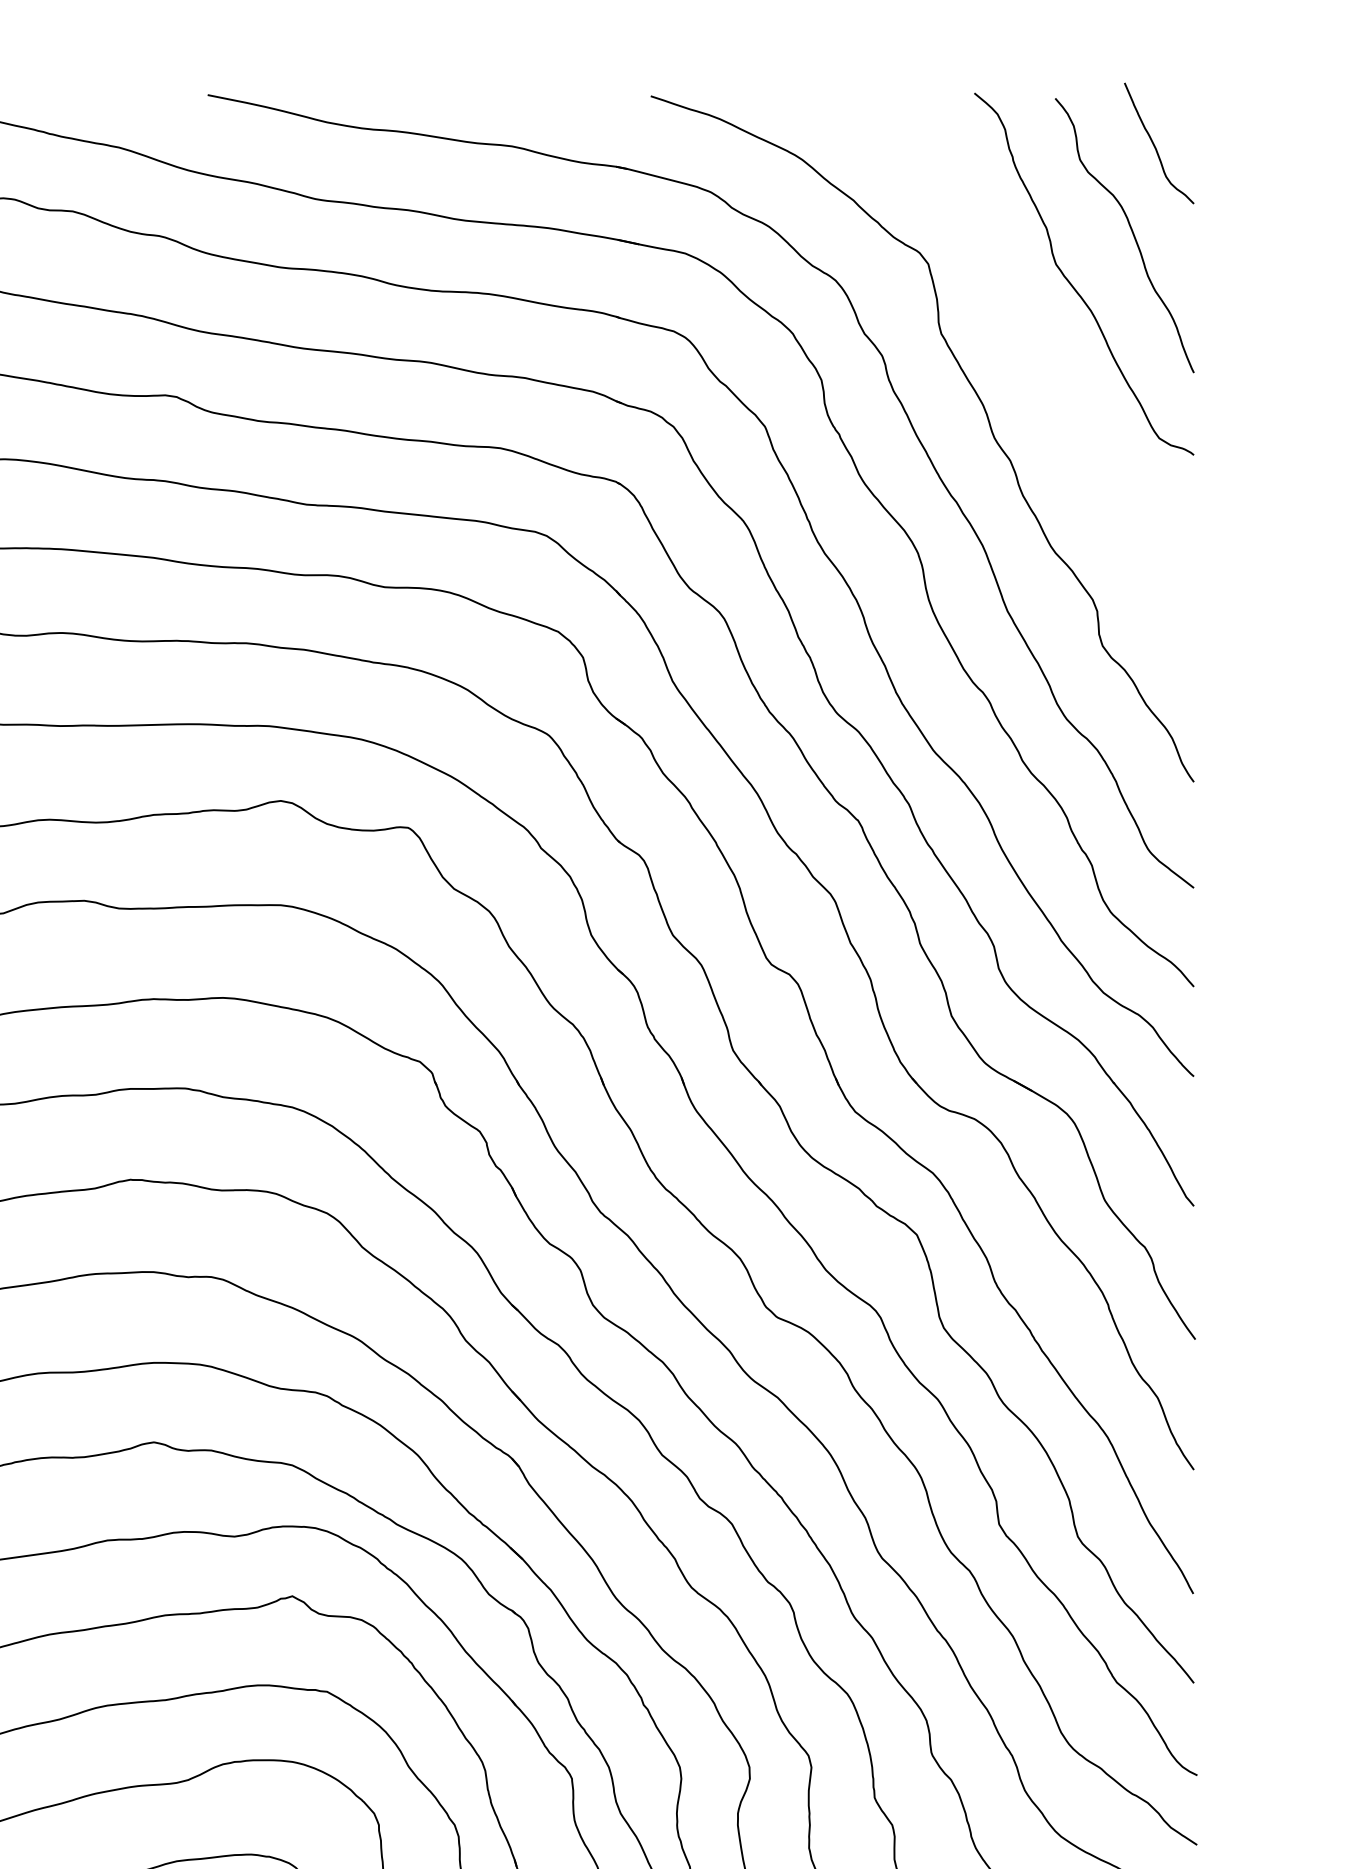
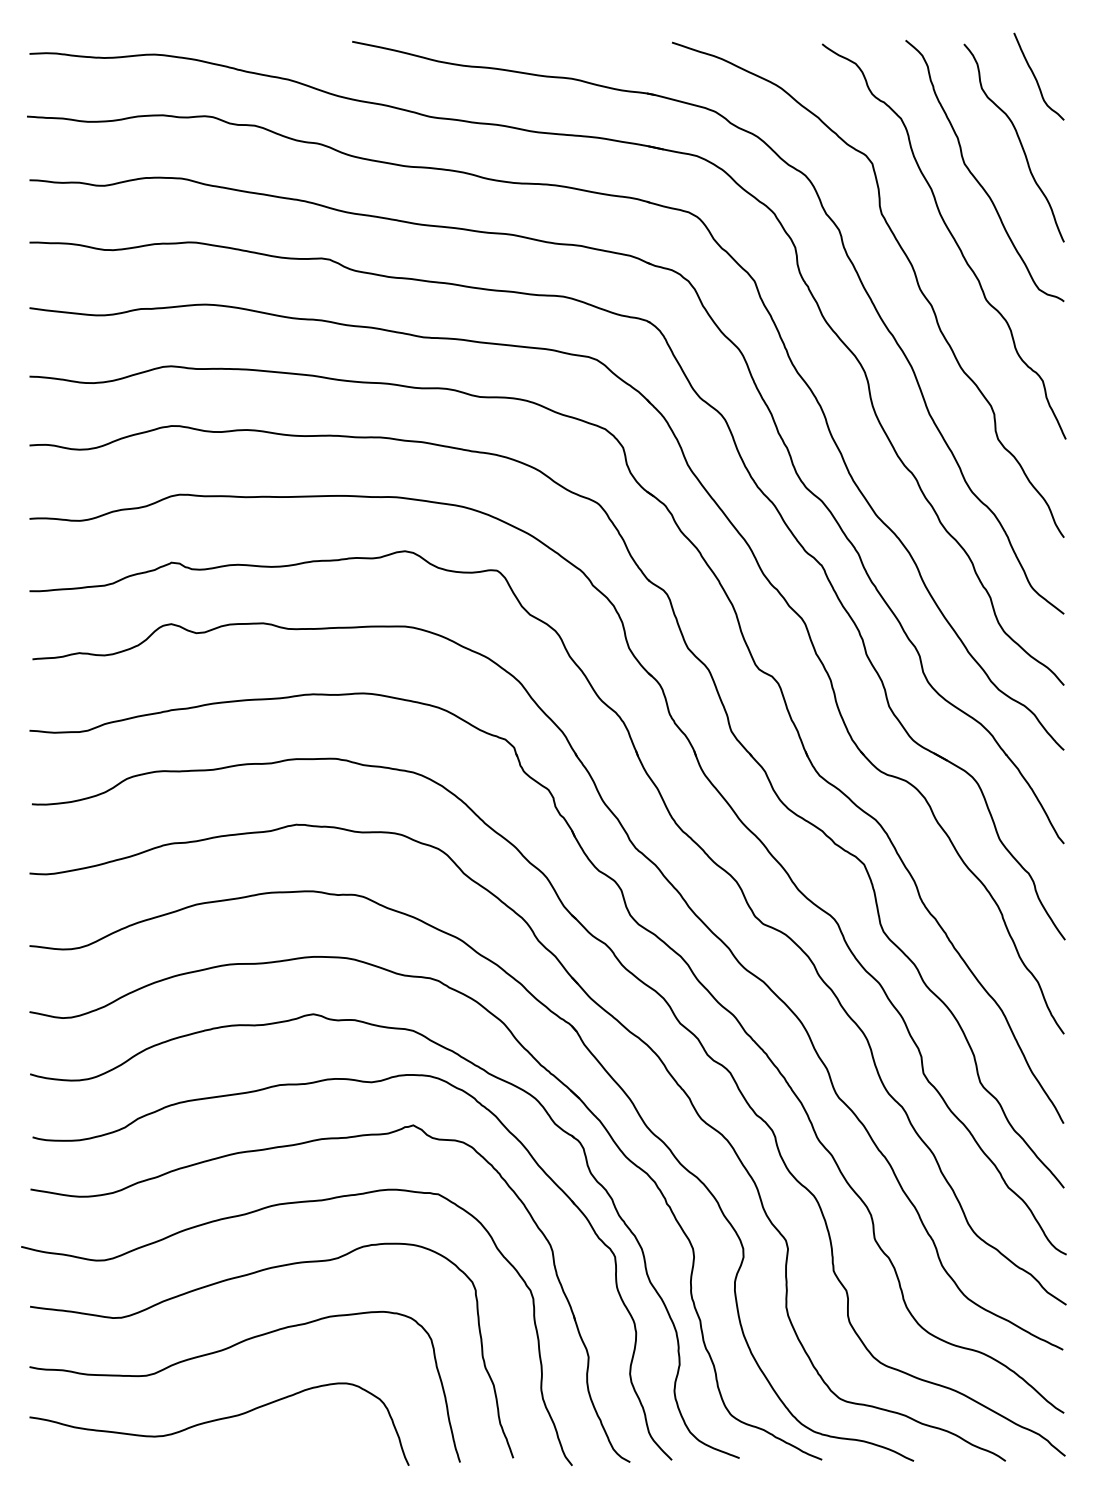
curve: (1037, 364) -> (951, 236), added

